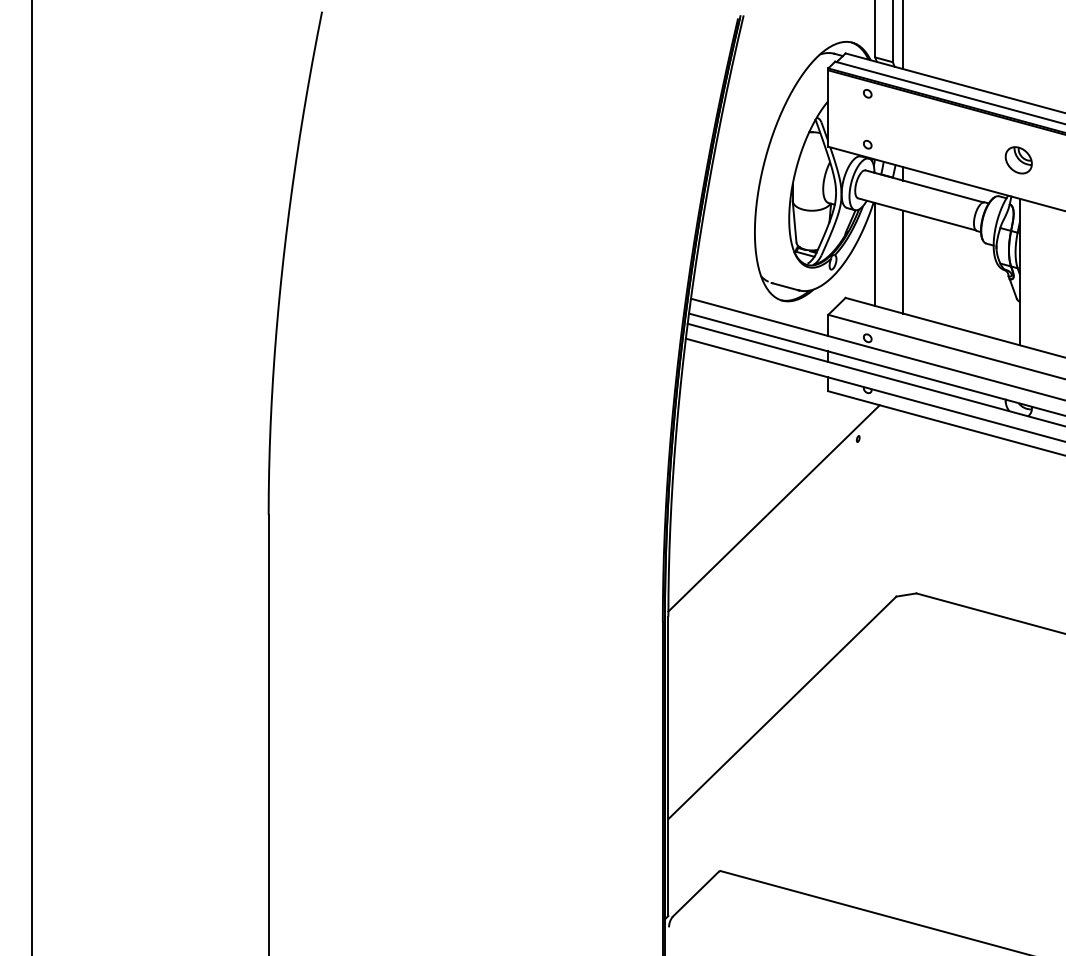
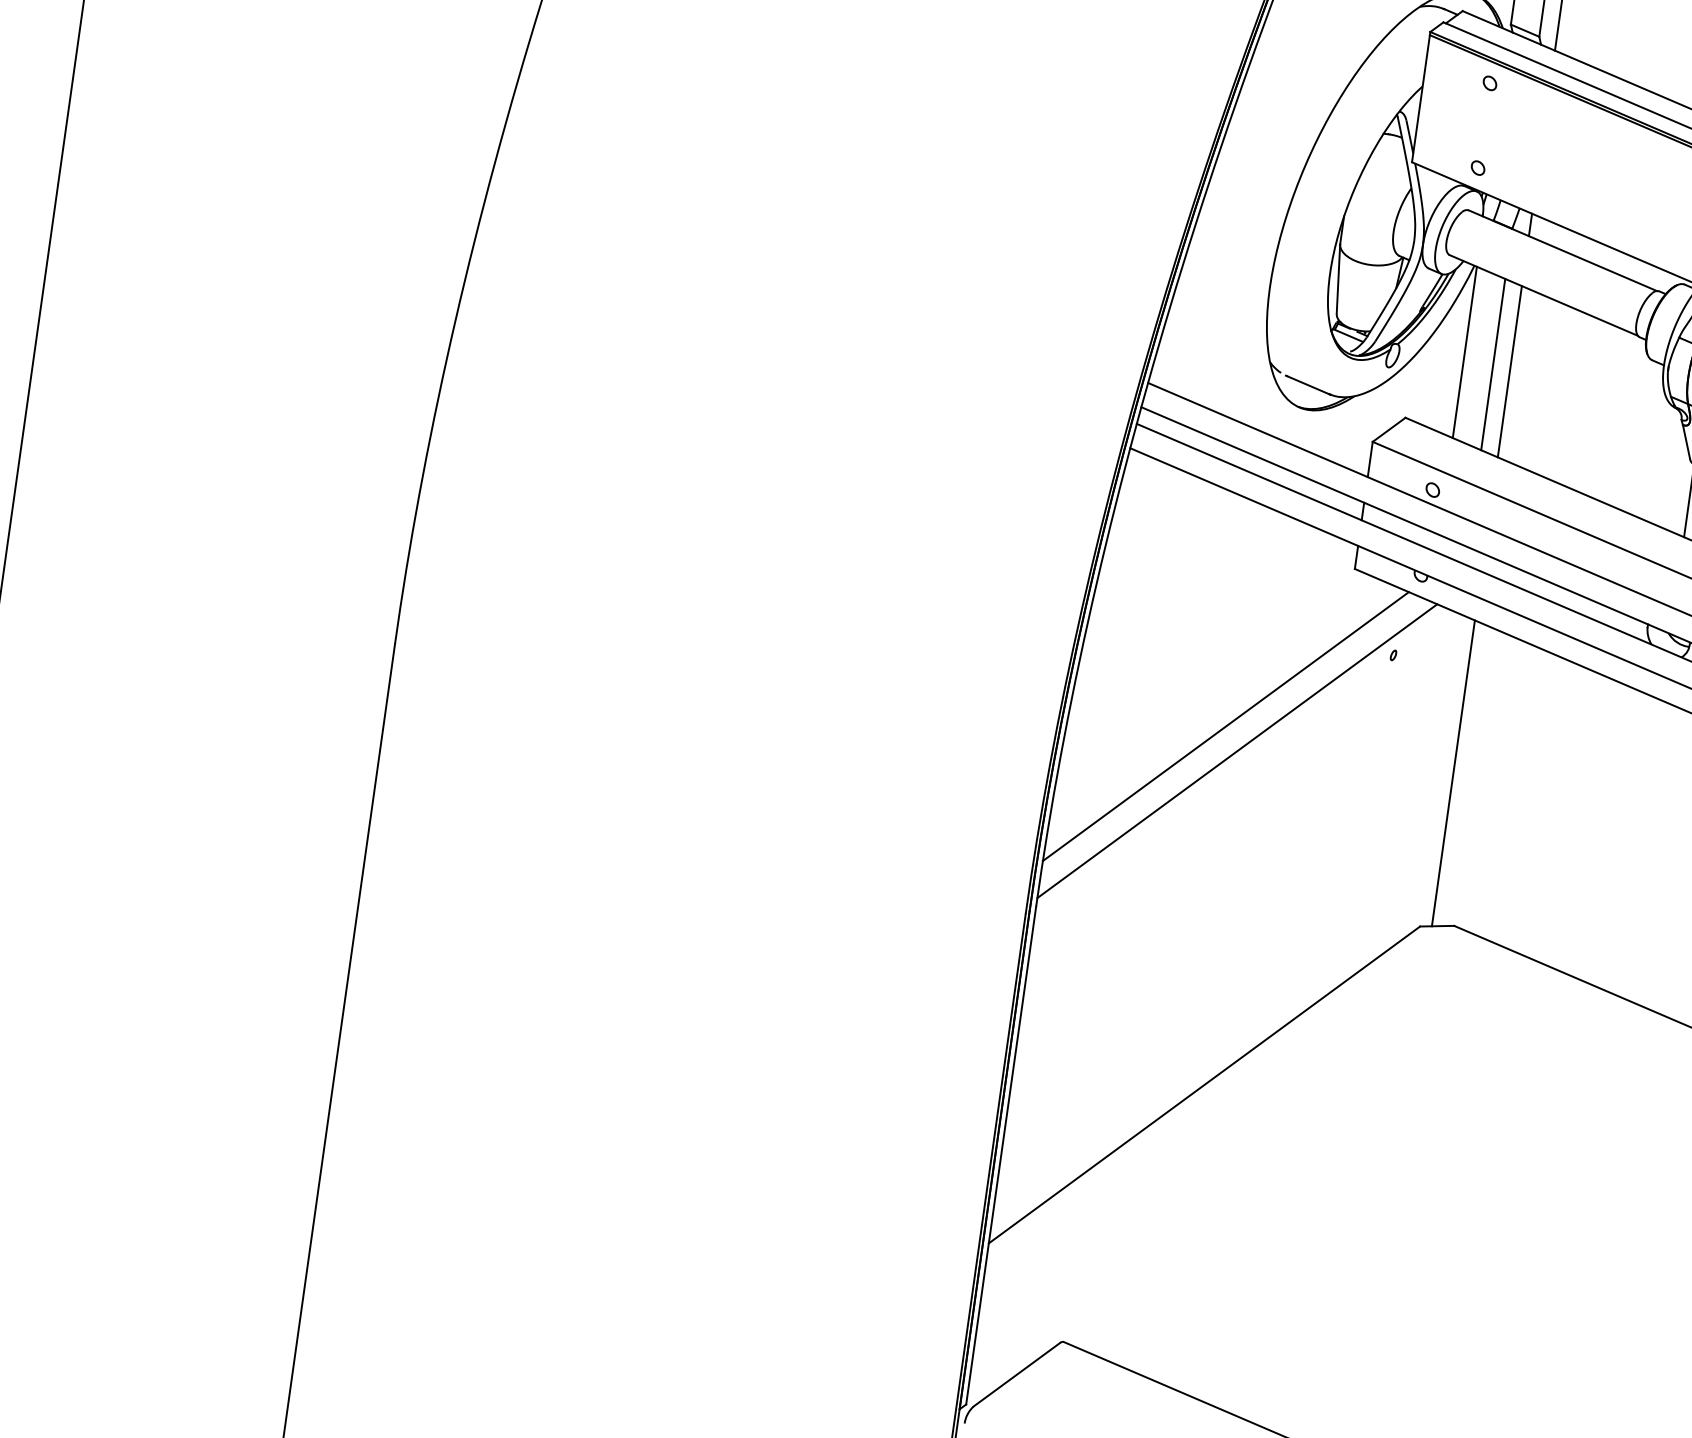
line: (892, 258) -> (1492, 363), added
line: (765, 494) -> (1226, 726), added
line: (903, 503) -> (1453, 773), added

